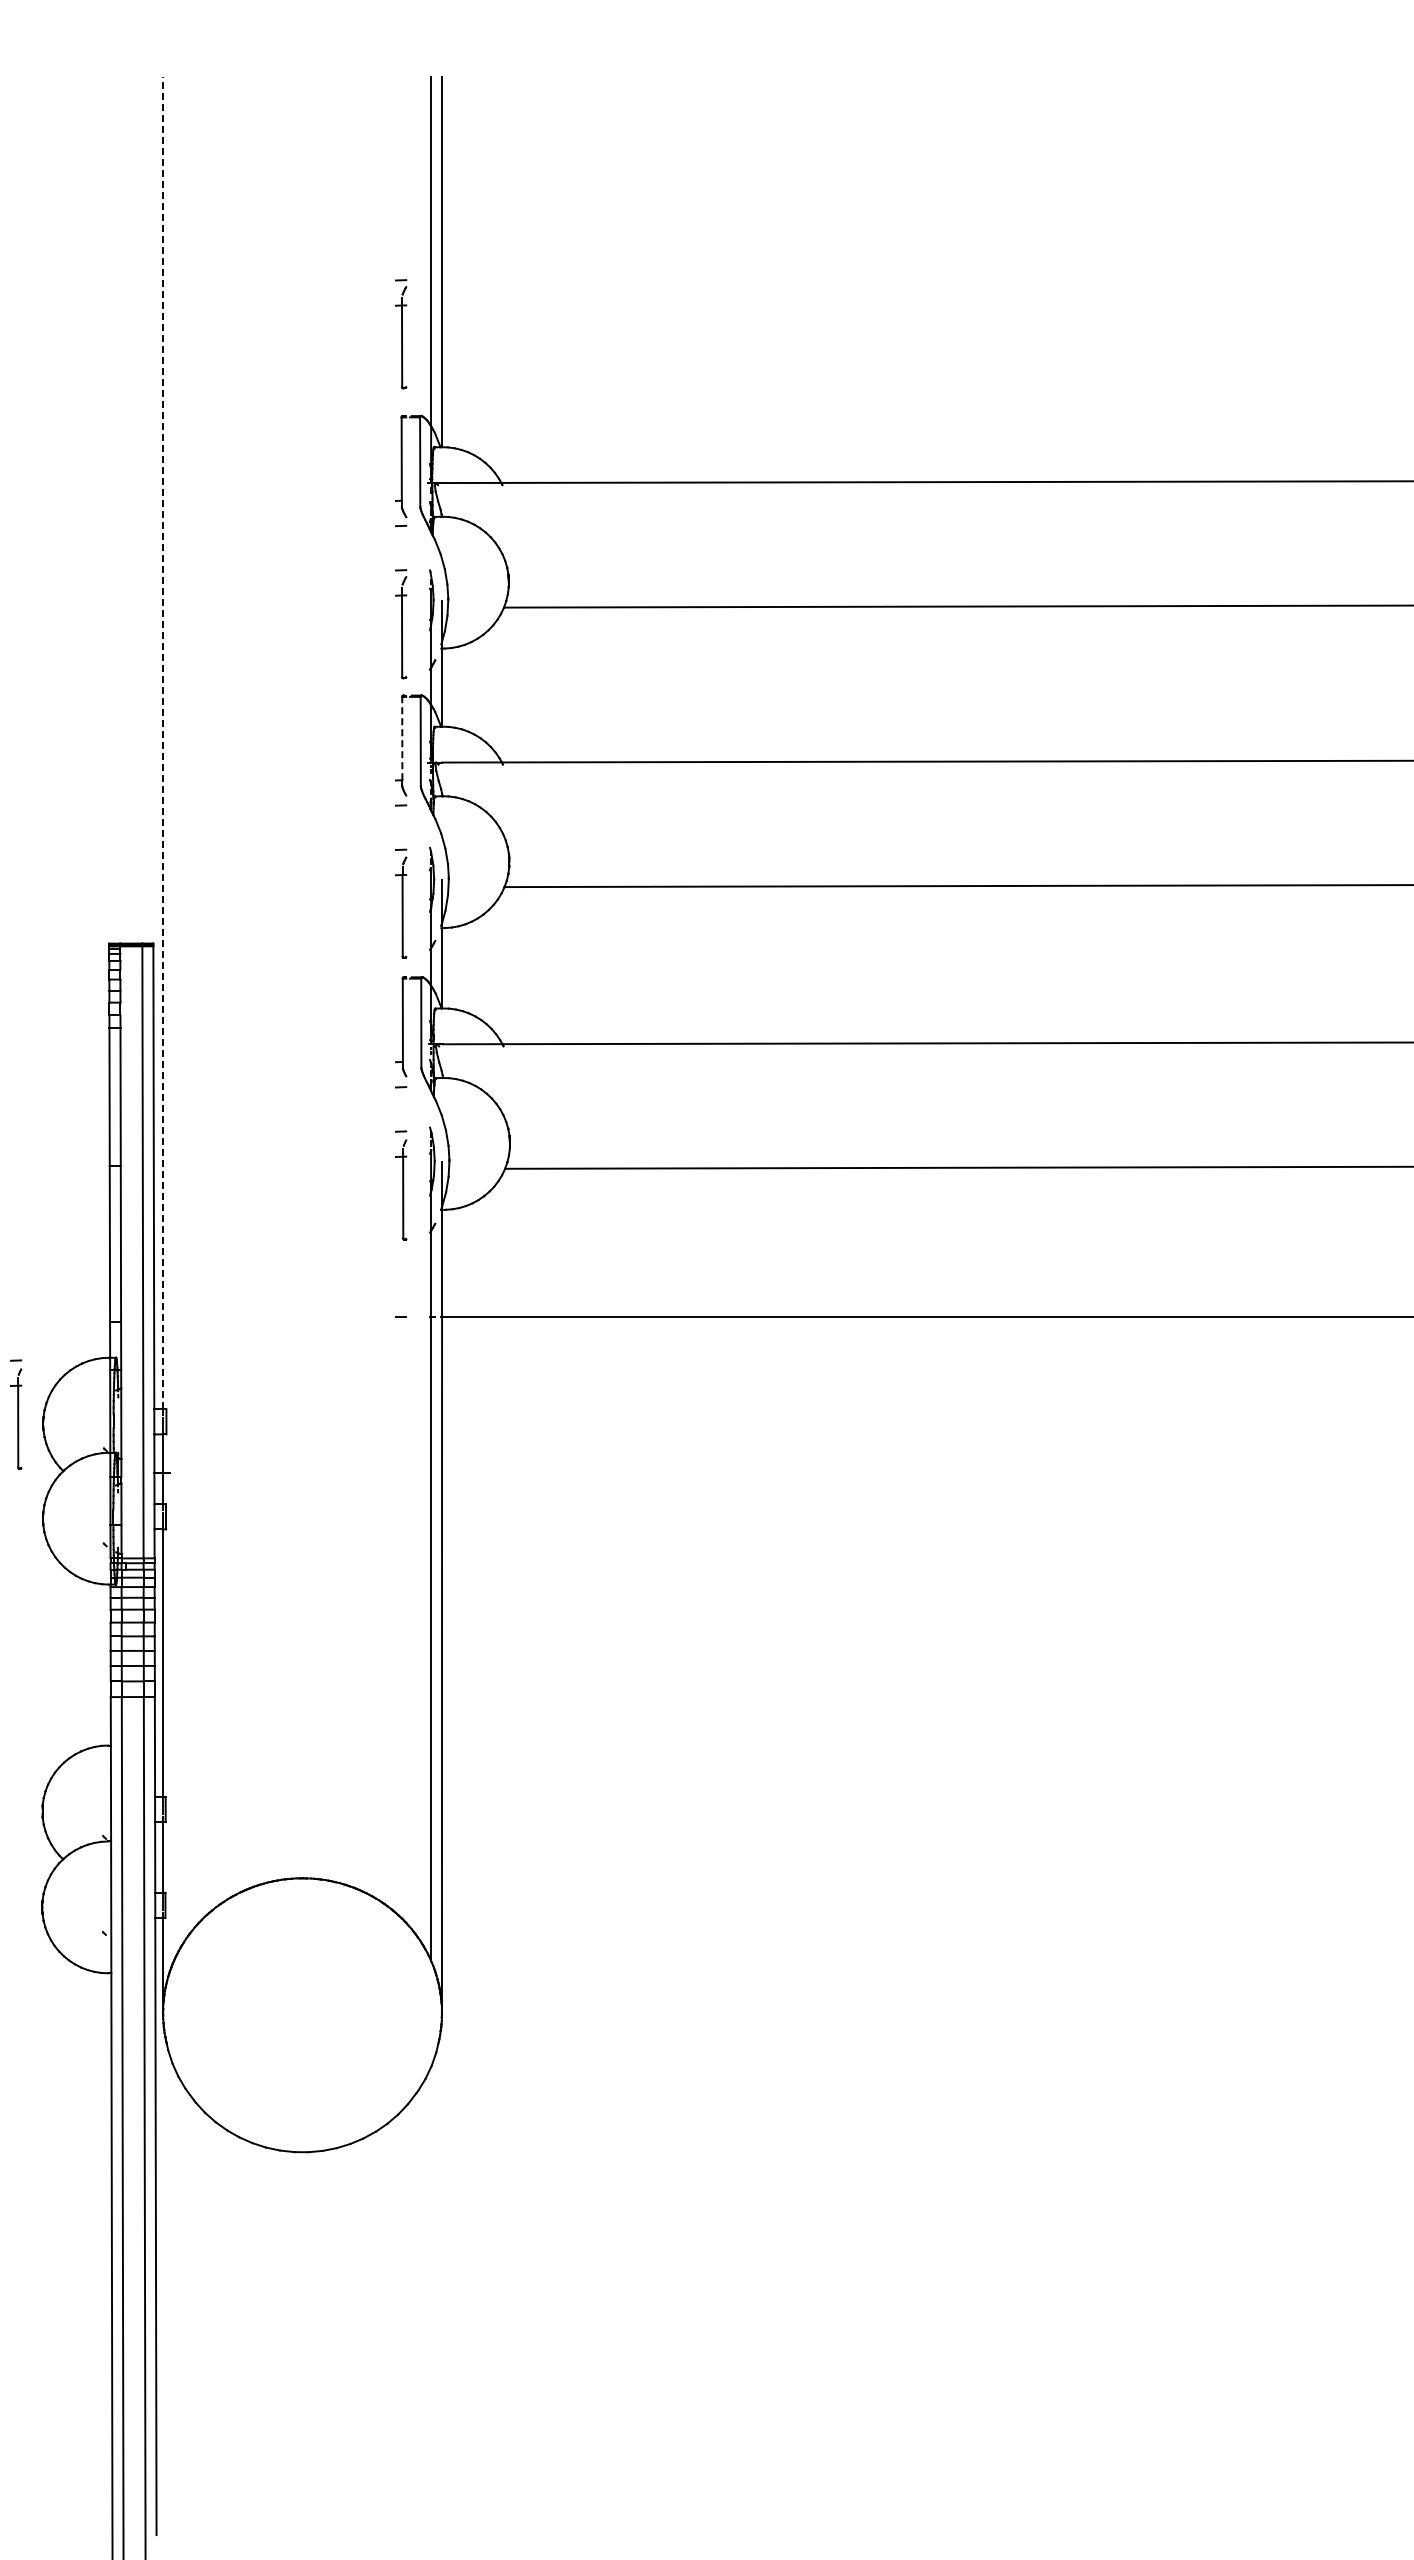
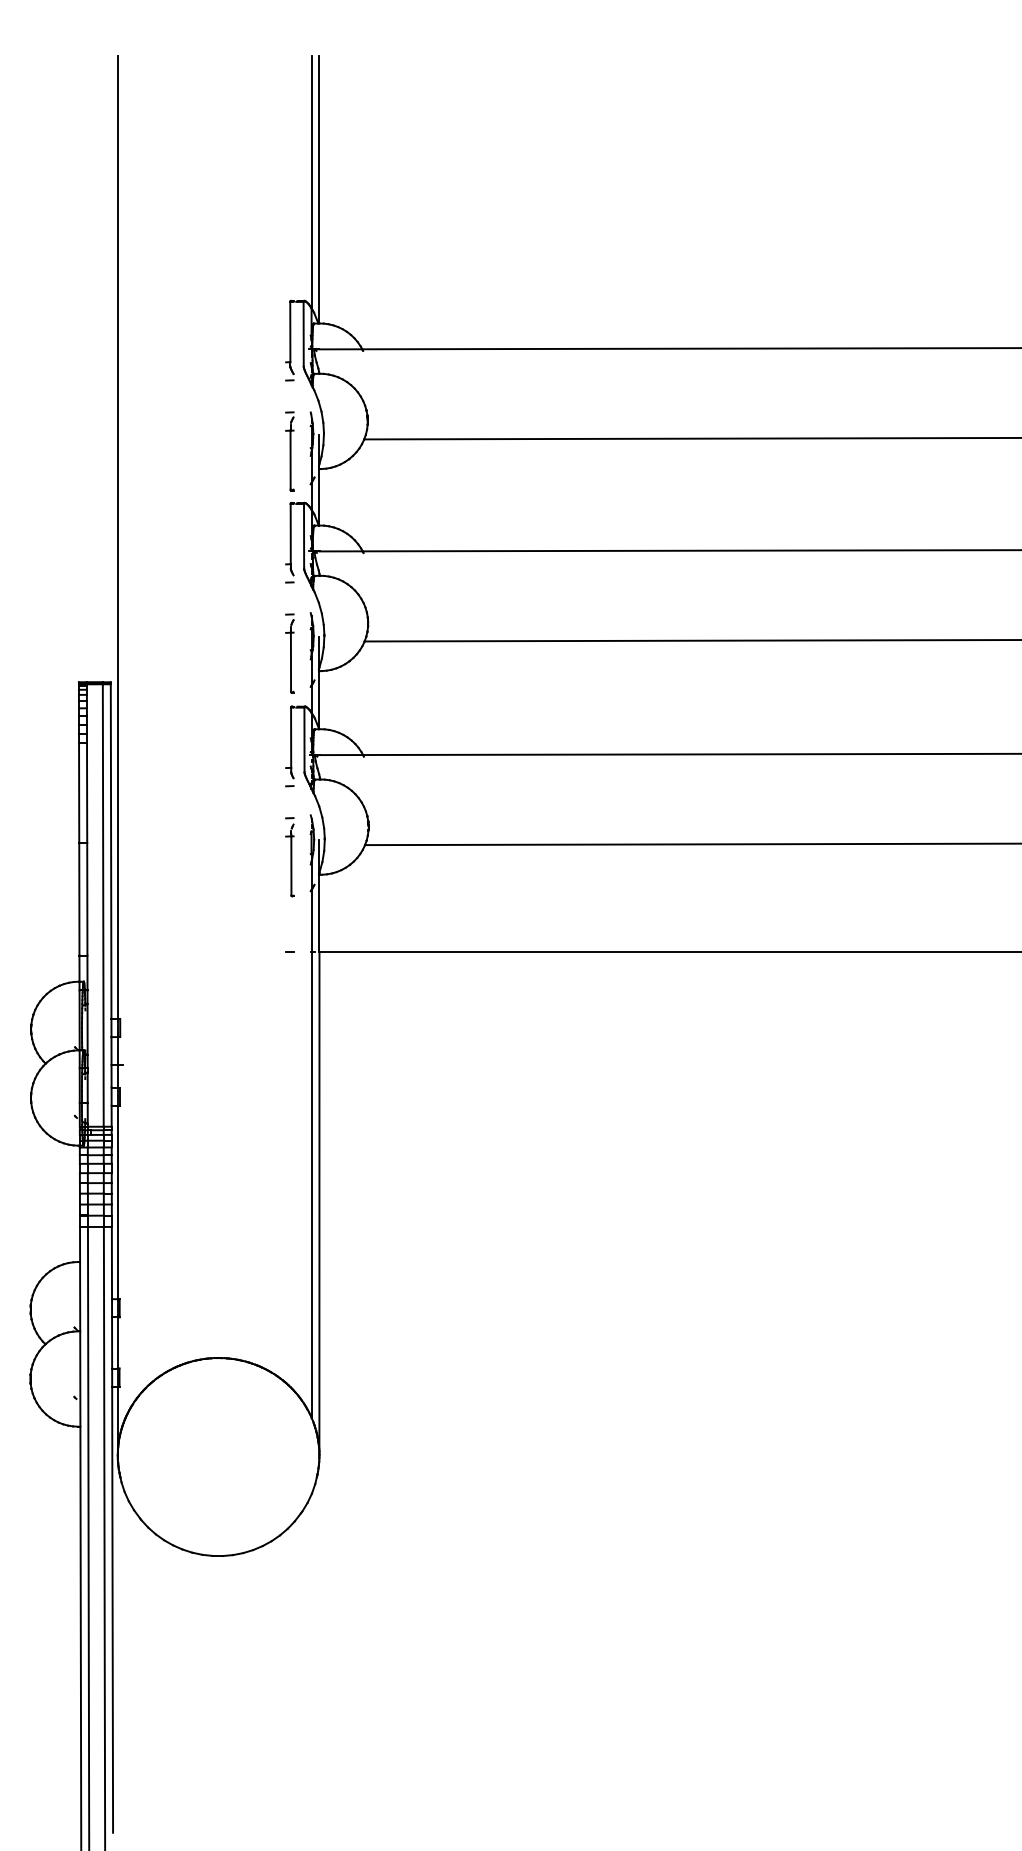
part: (401, 334) -> (290, 241), removed
line: (402, 738) -> (290, 534), dashed -> solid
line: (163, 742) -> (118, 536), dashed -> solid
part: (16, 1414) -> (11, 1022), removed

